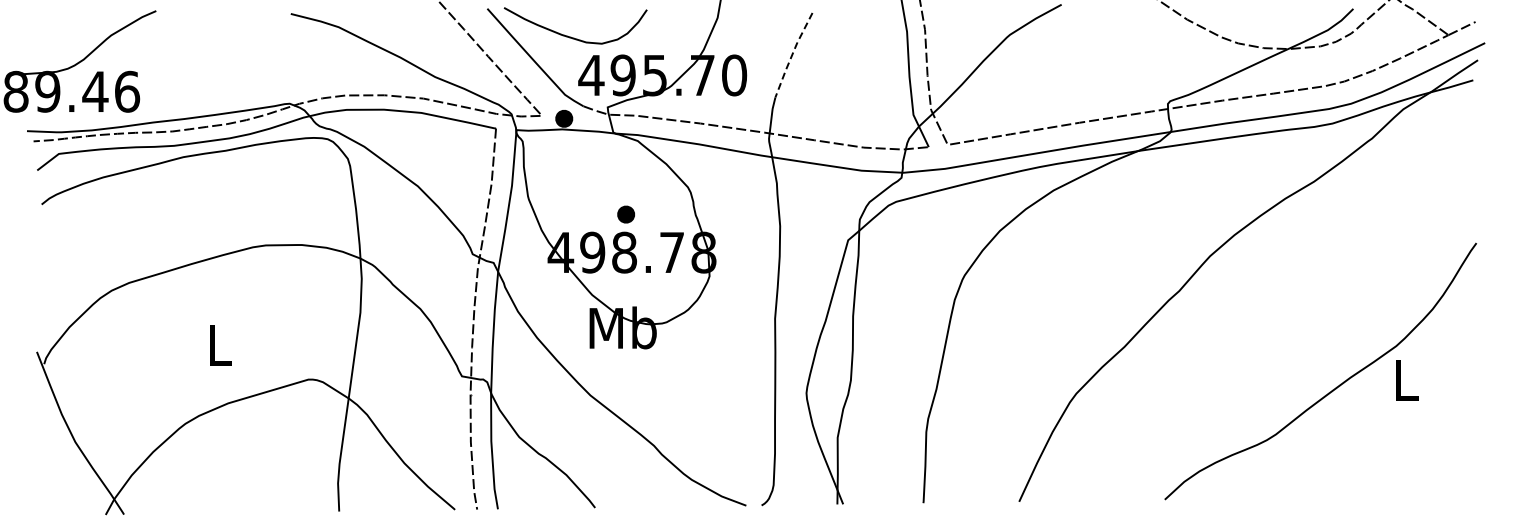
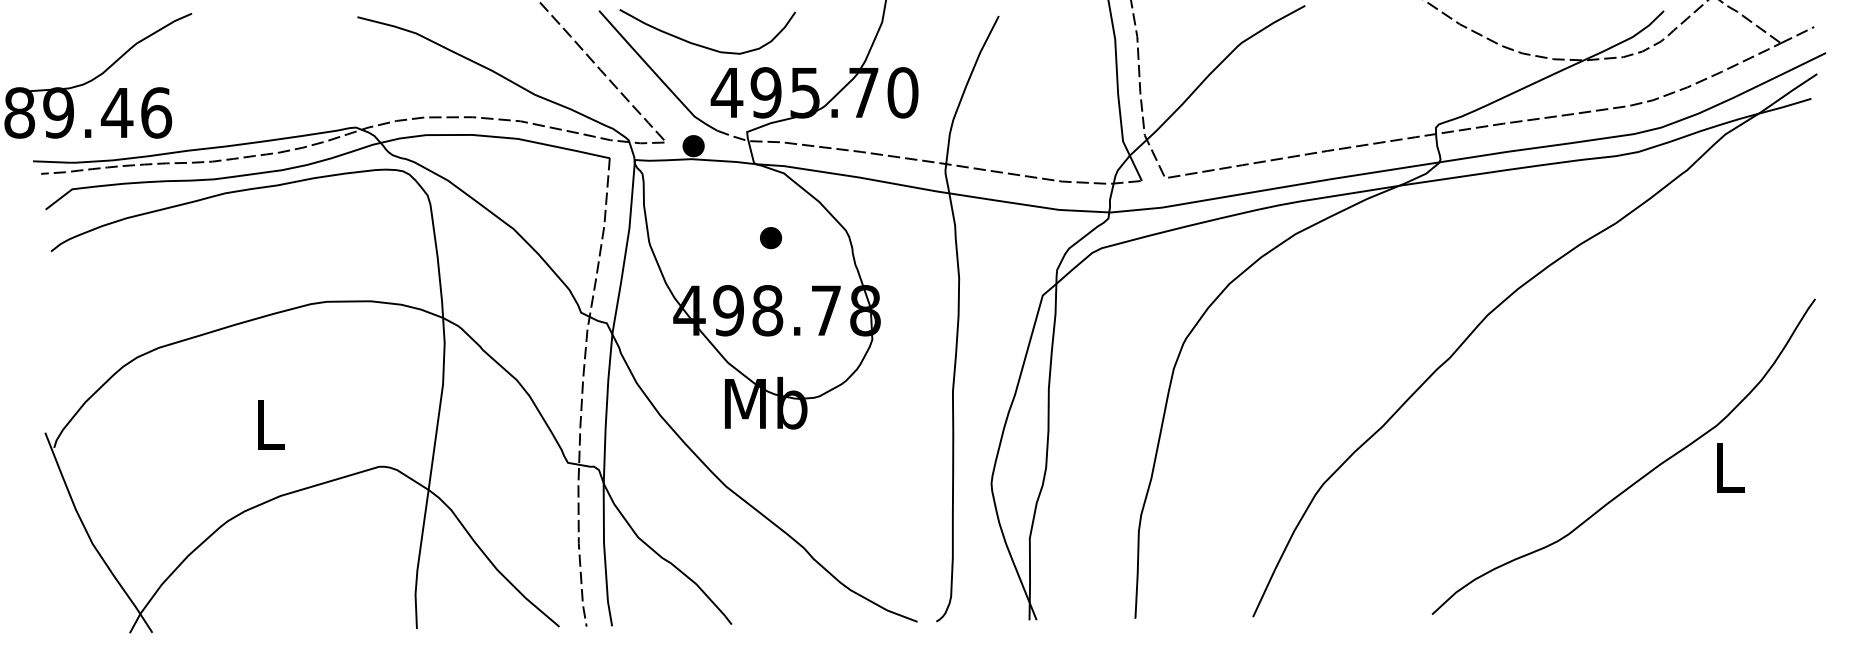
line: (792, 54) -> (974, 67), dashed -> solid
part: (625, 214) -> (770, 237), moved

